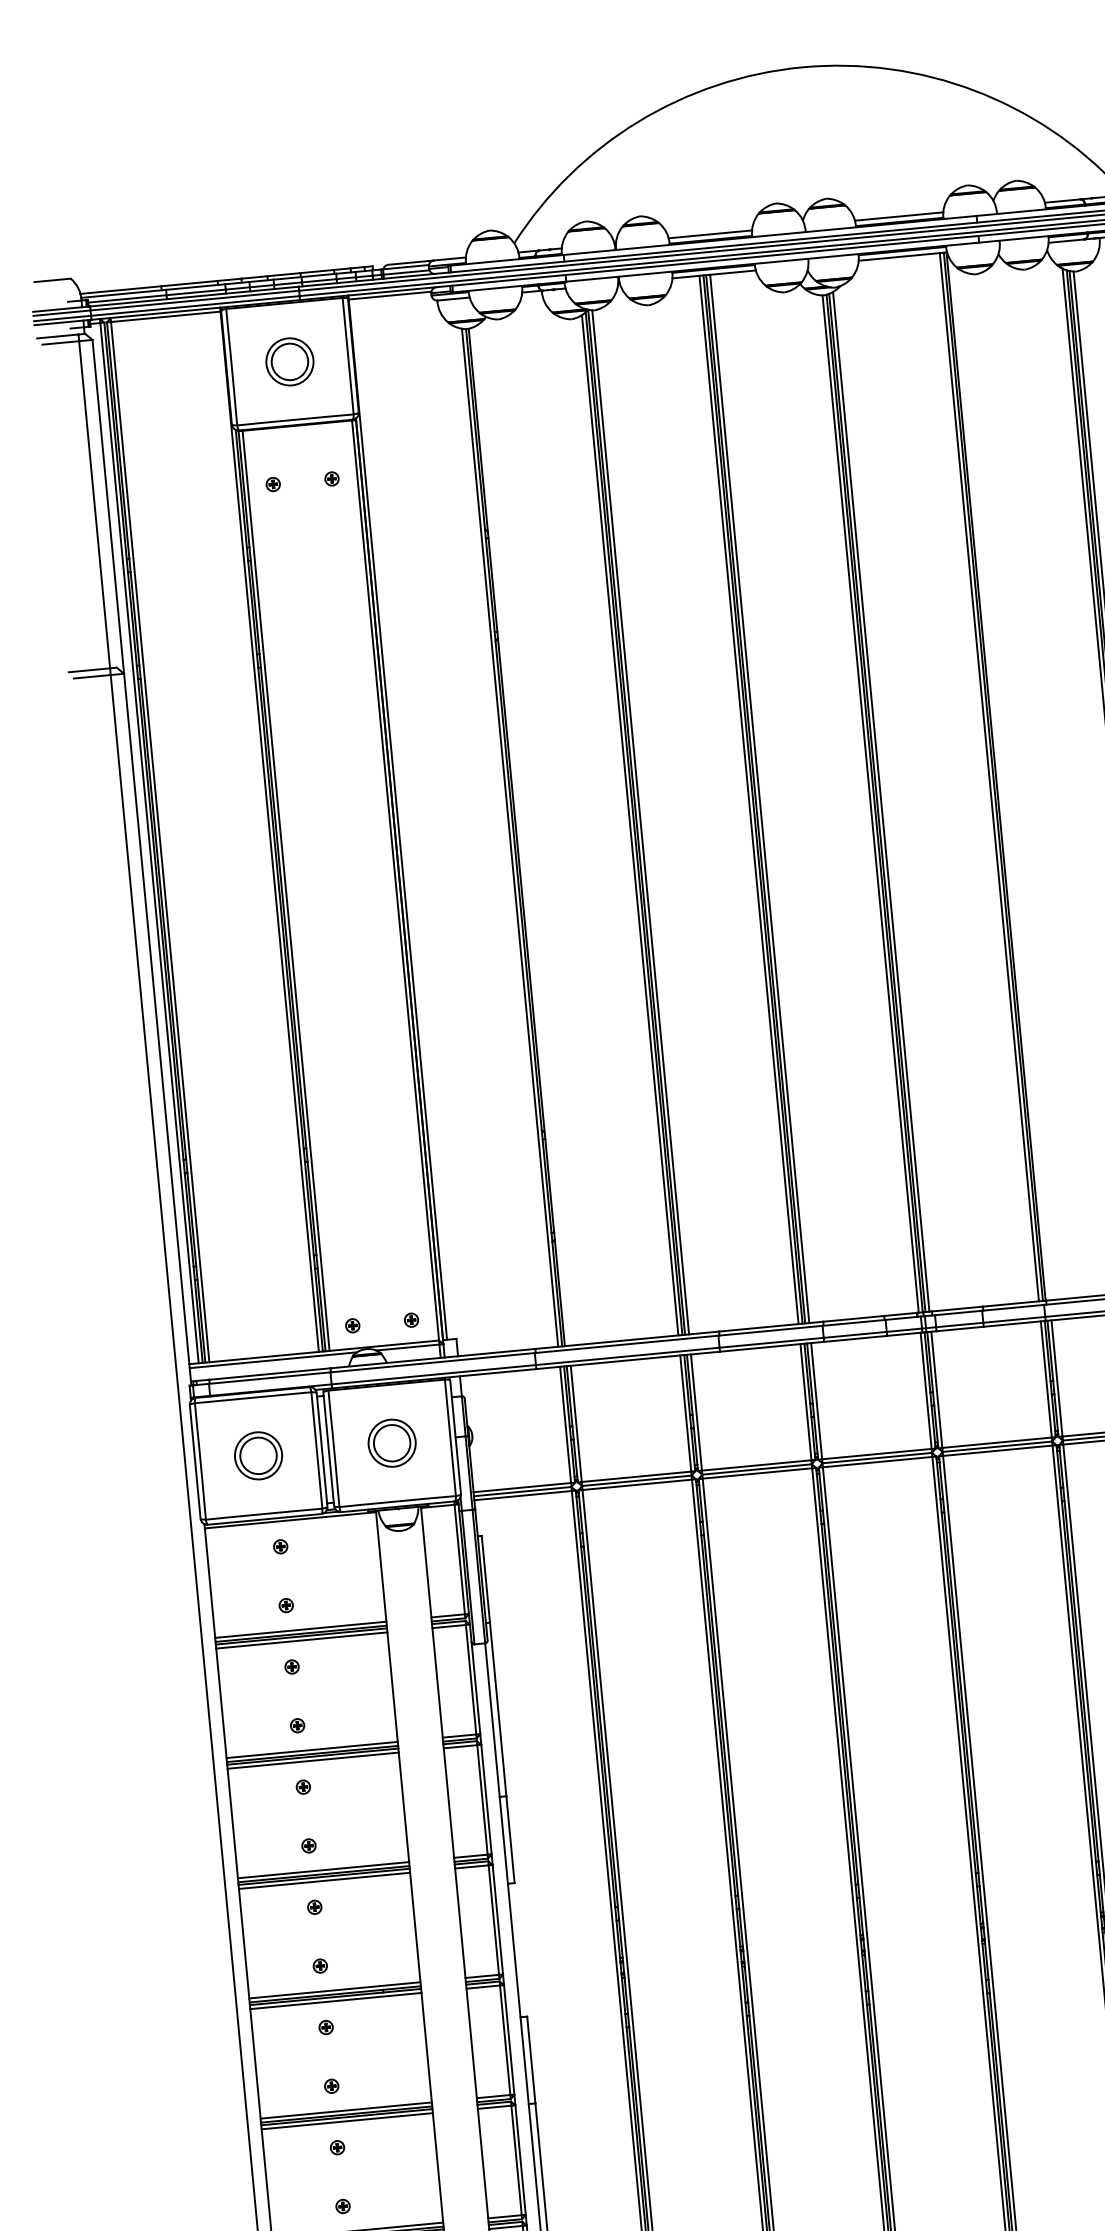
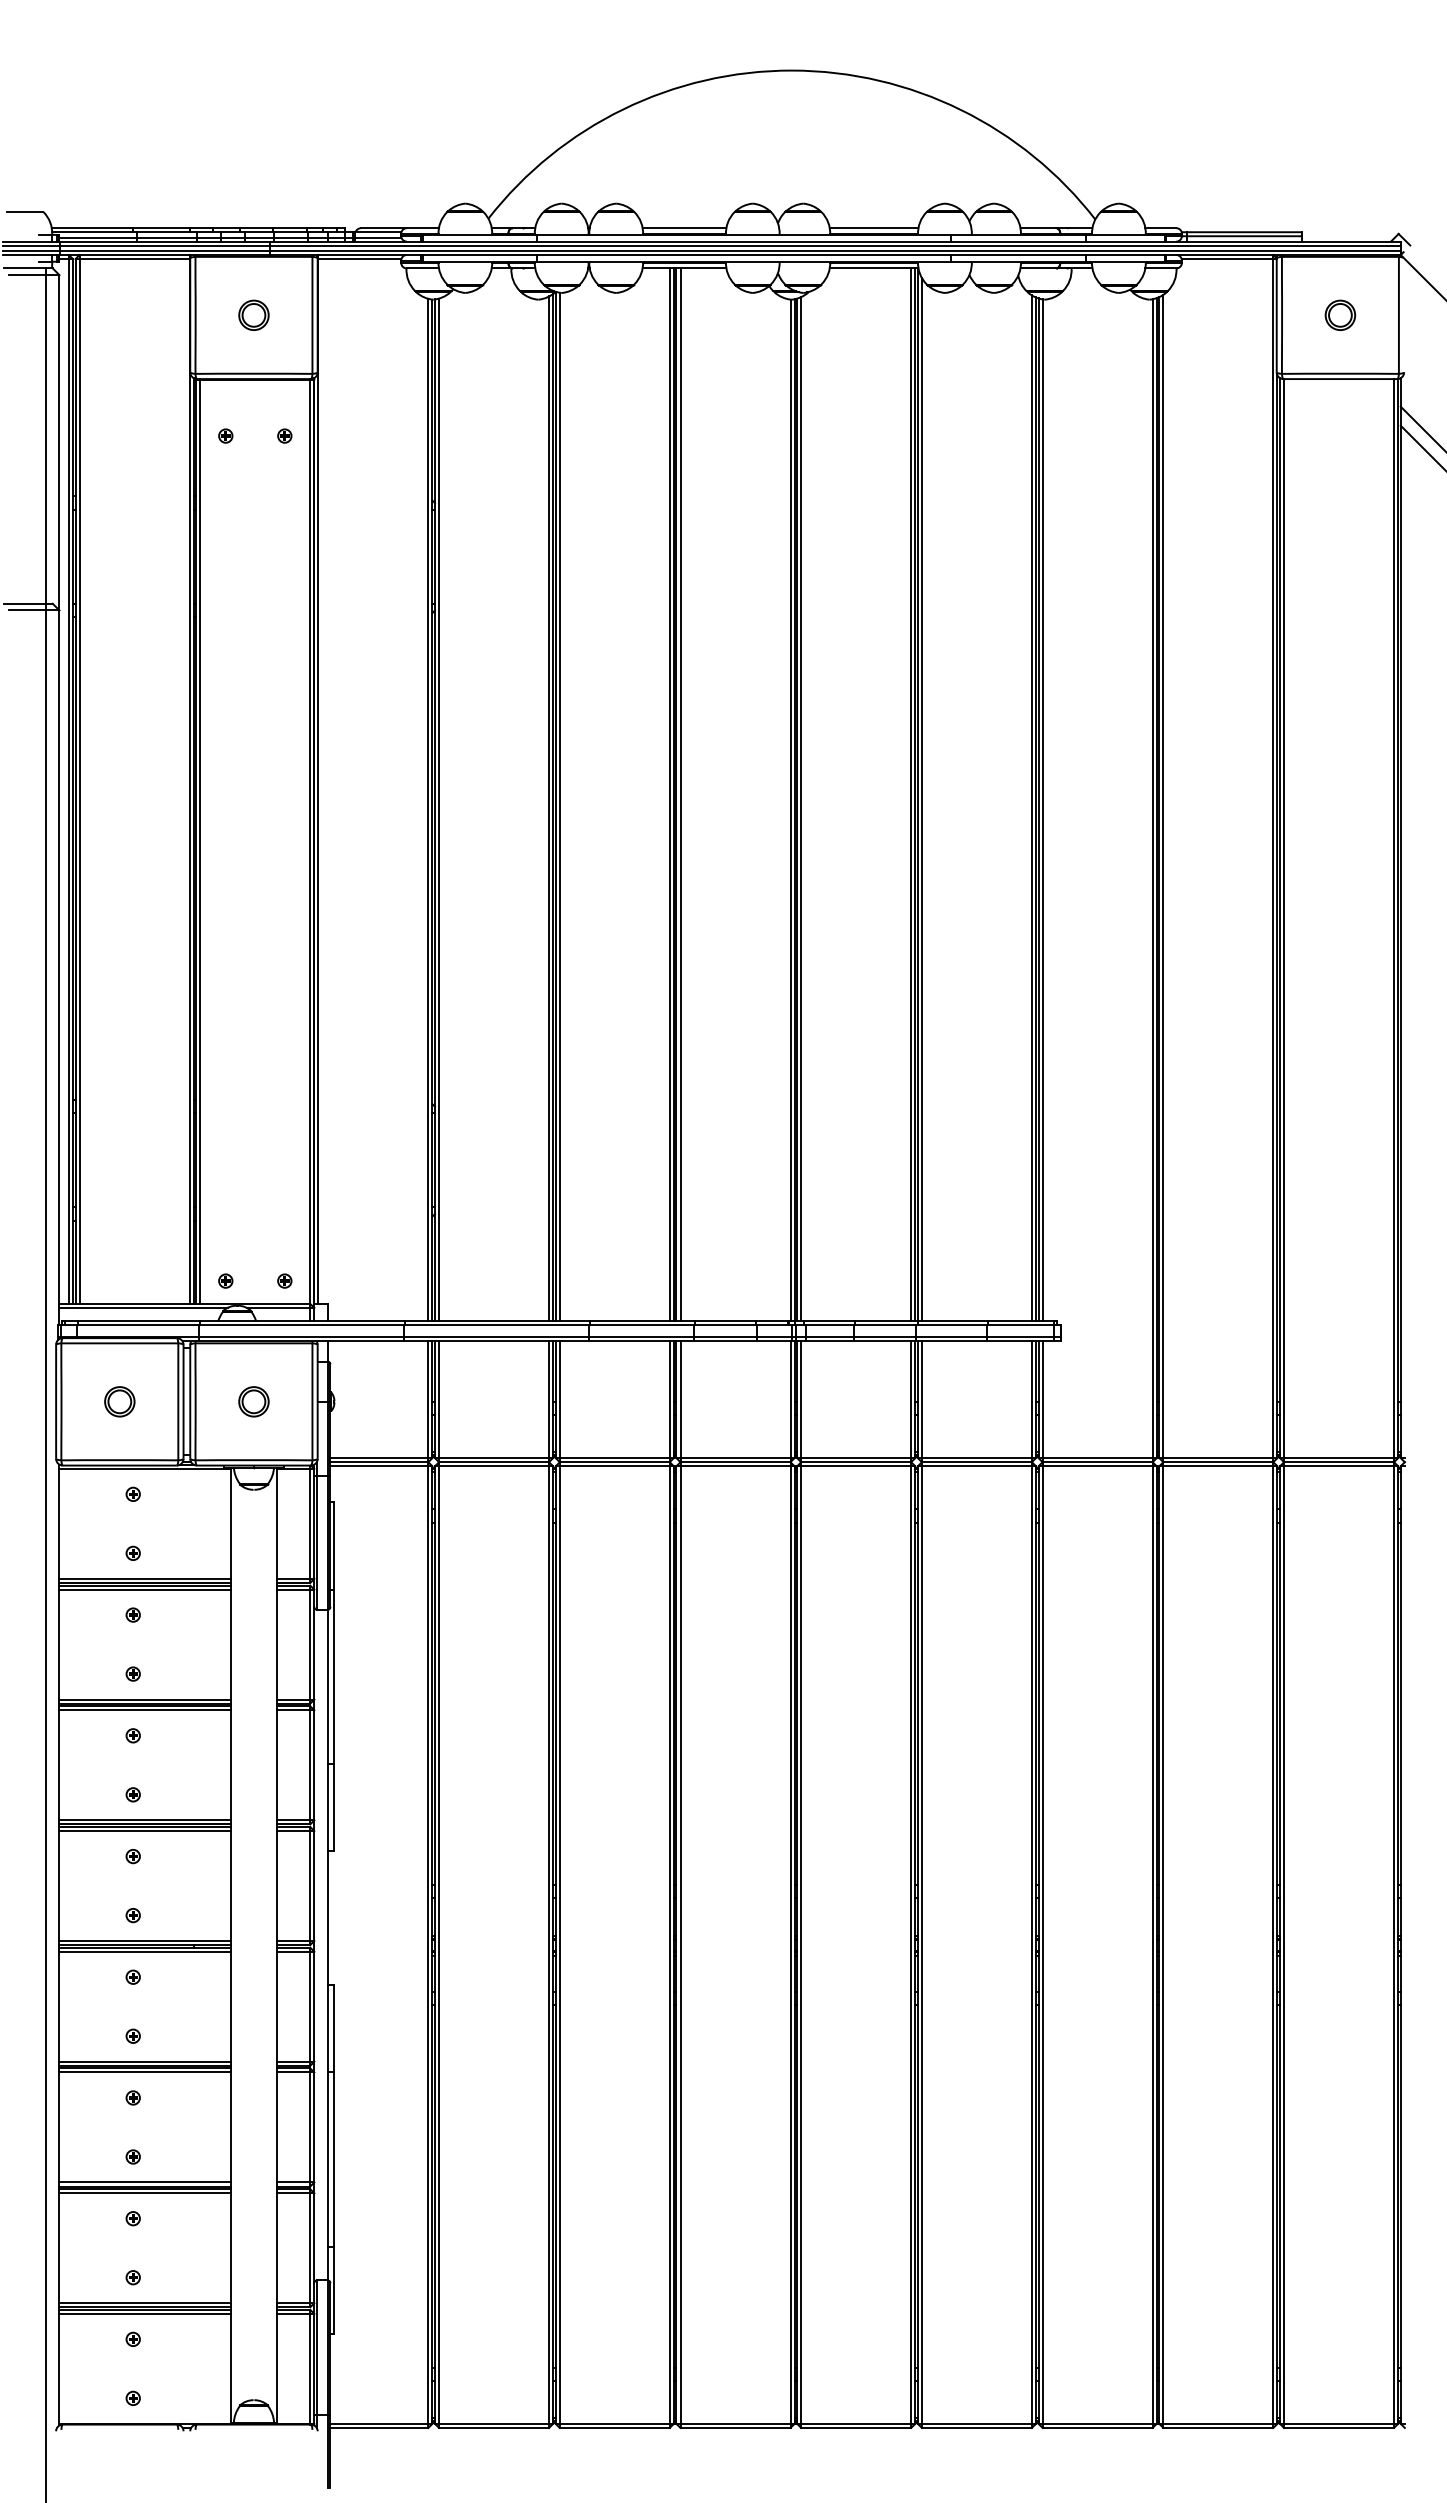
part: (289, 360) -> (253, 314), size x0.62
line: (1000, 780) -> (921, 799), added
line: (521, 836) -> (439, 809), added
part: (391, 1443) -> (253, 1401), size x0.62
part: (258, 1455) -> (119, 1401), size x0.62

